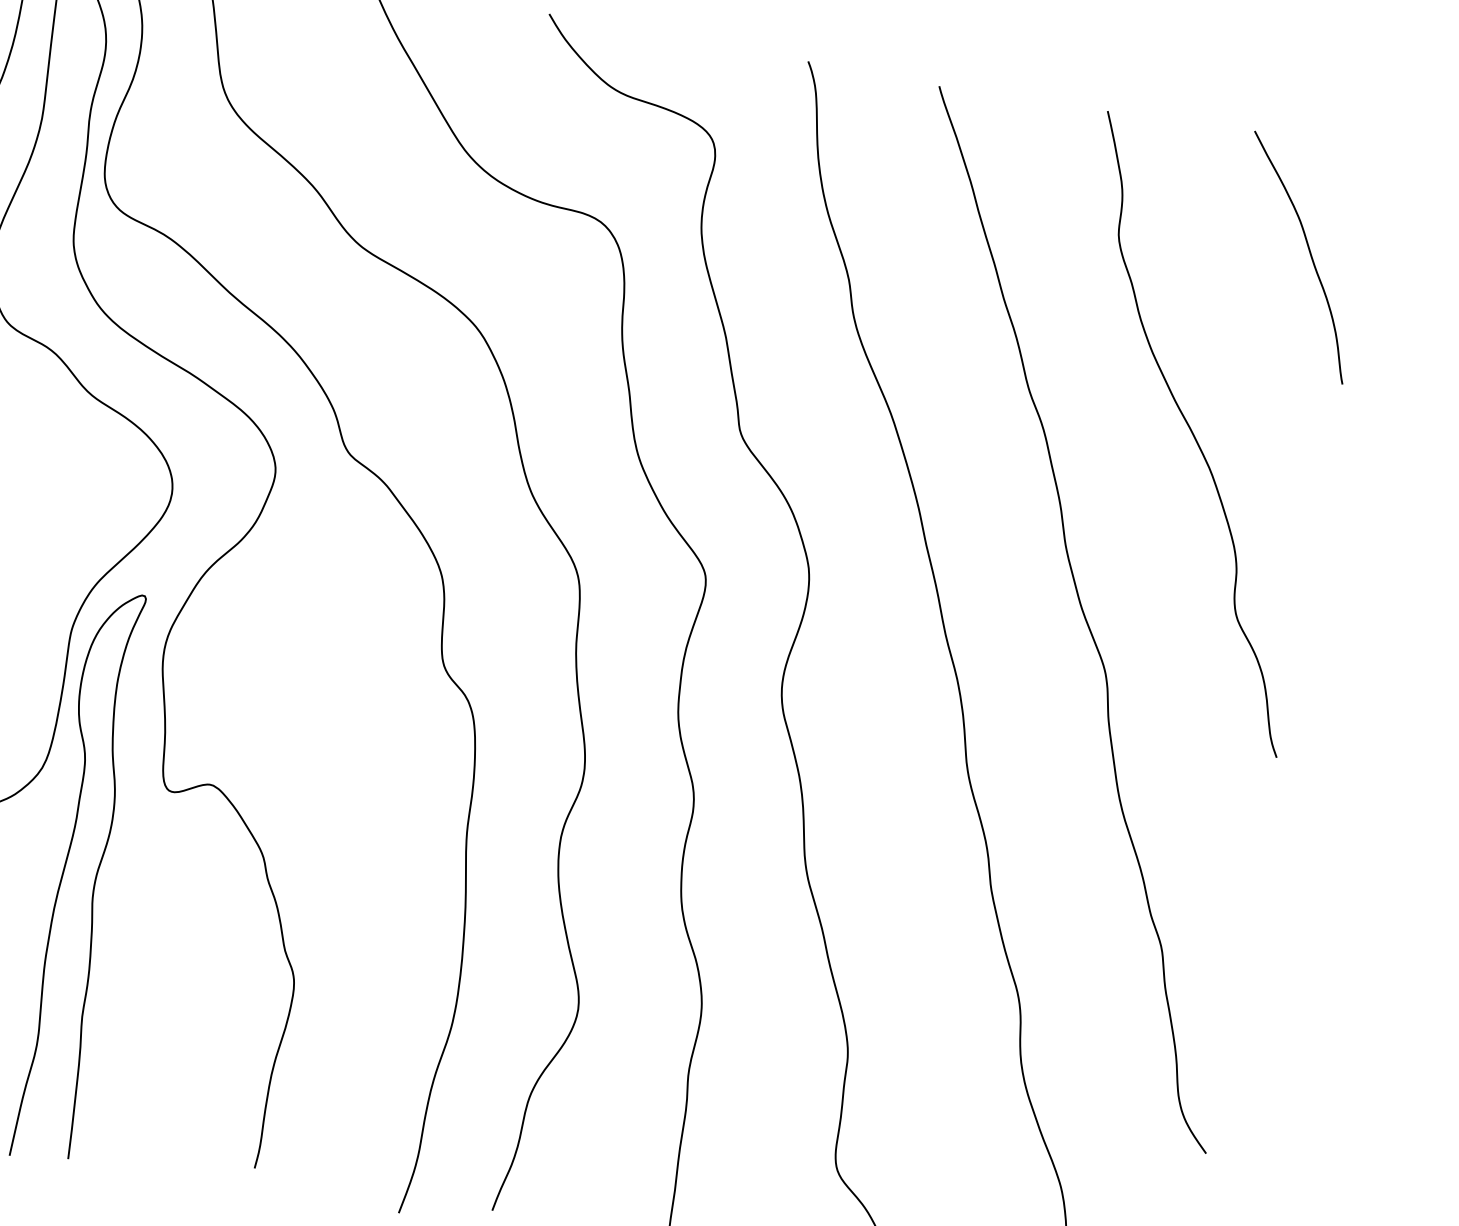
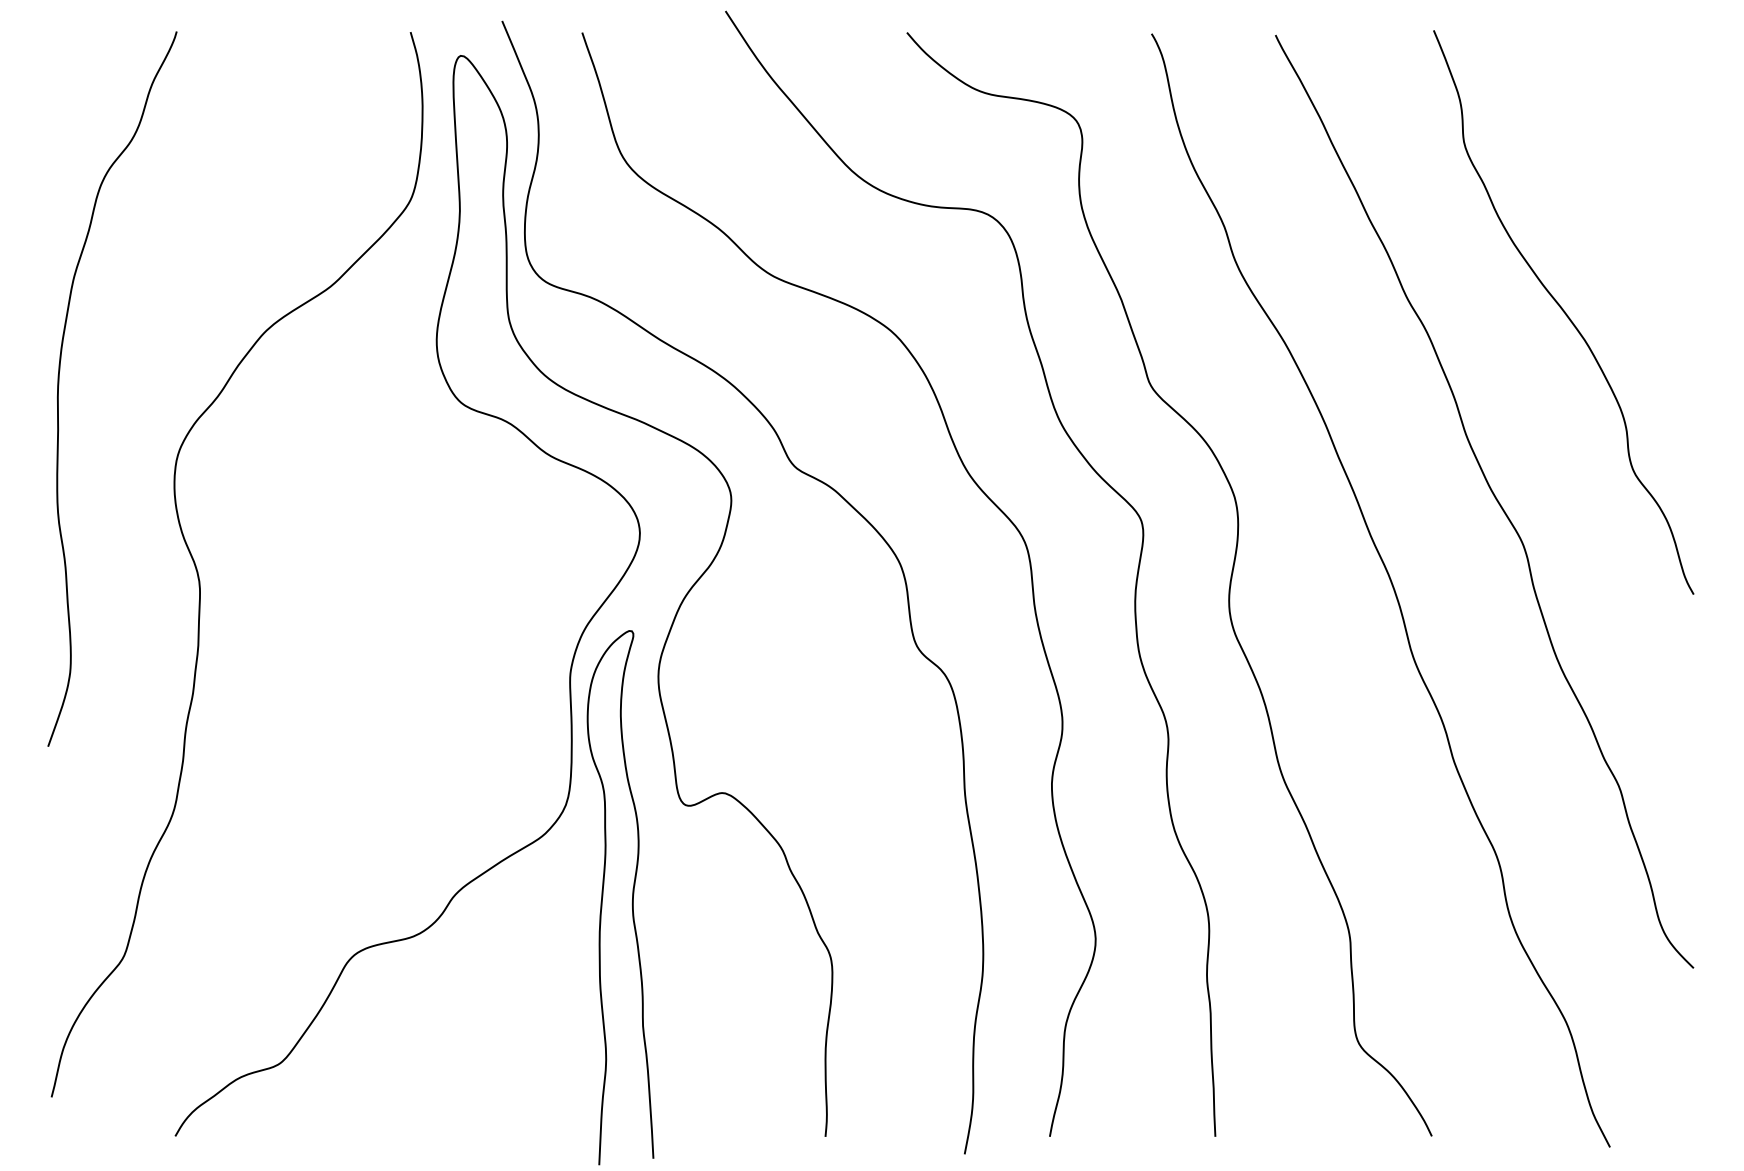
curve: (1309, 254) -> (1641, 128), removed

